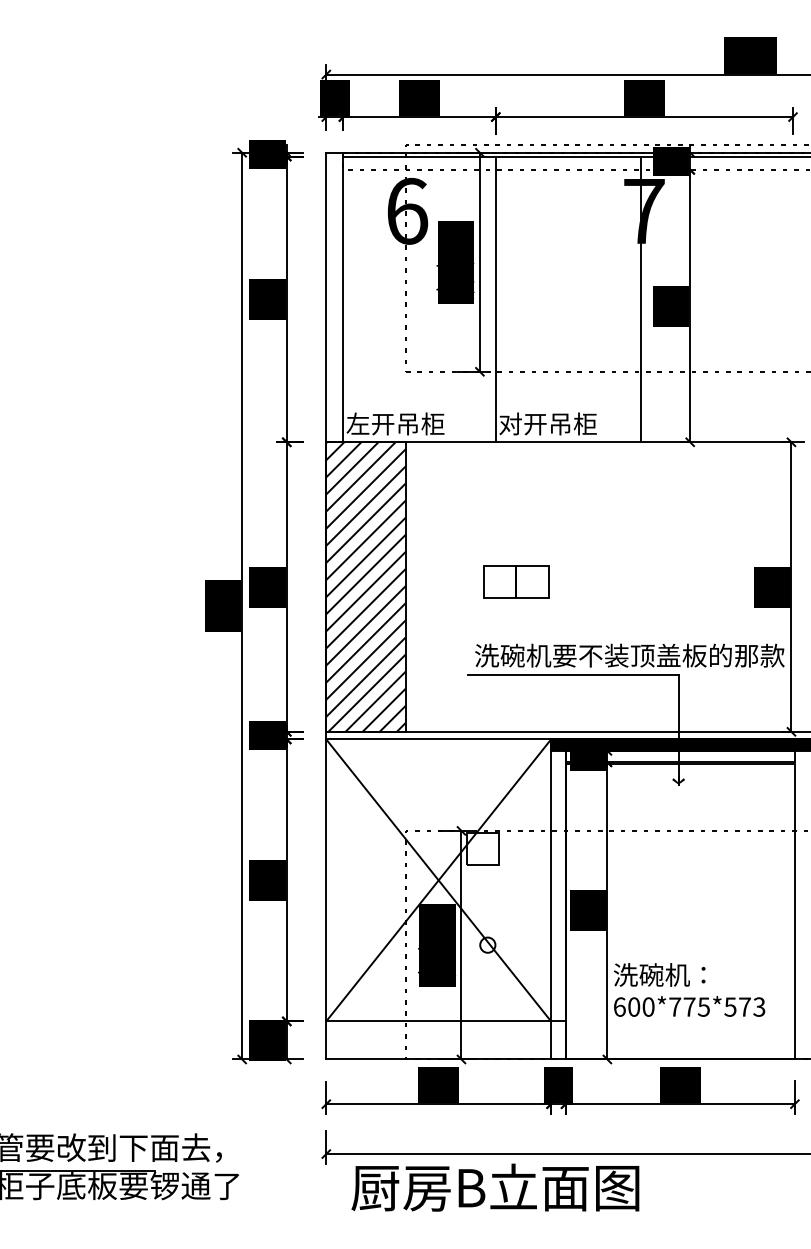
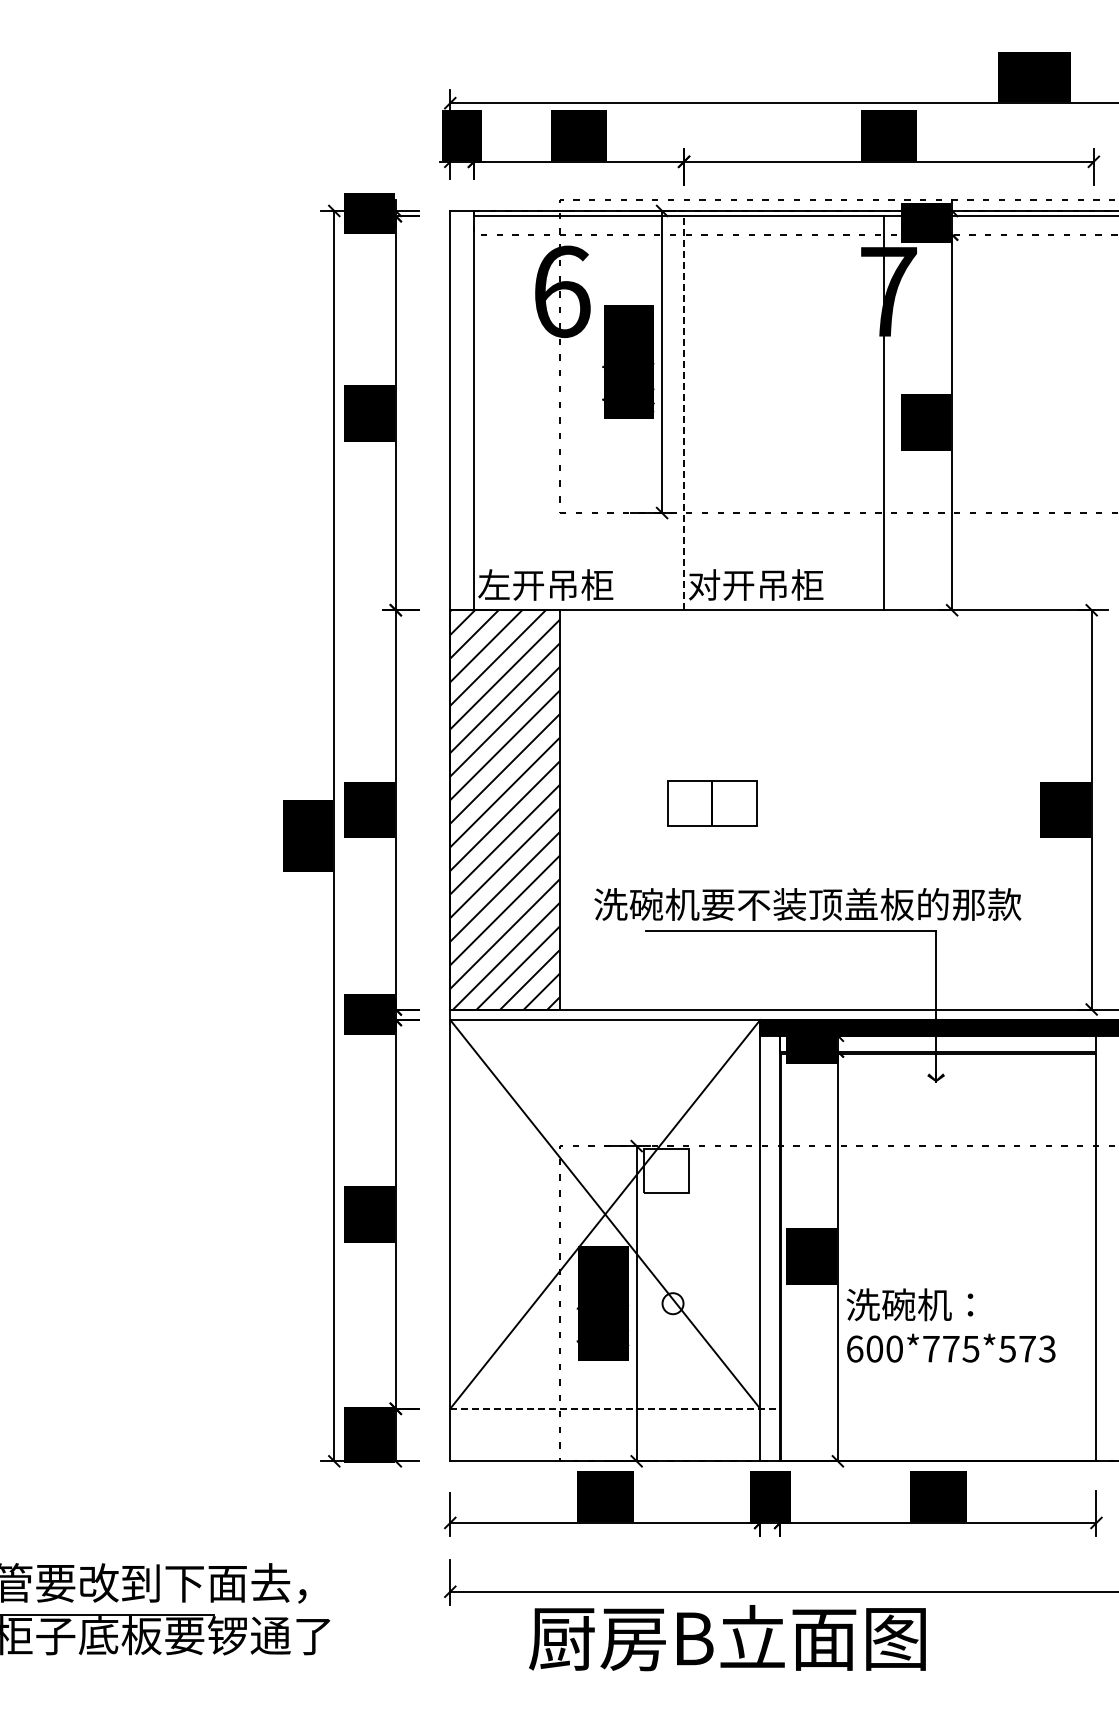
line: (496, 298) -> (684, 412), solid -> dashed
text: (629, 655) -> (807, 904), moved
text: (689, 990) -> (950, 1325), moved
line: (446, 1021) -> (615, 1408), solid -> dashed
text: (495, 1187) -> (727, 1638), moved

